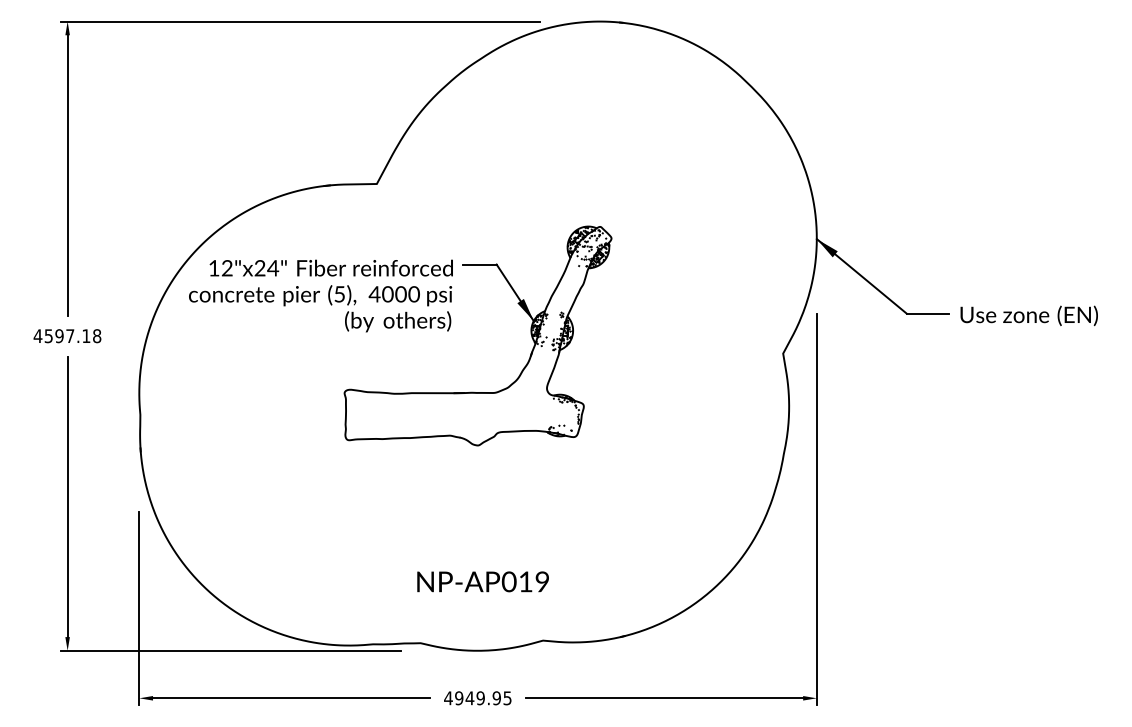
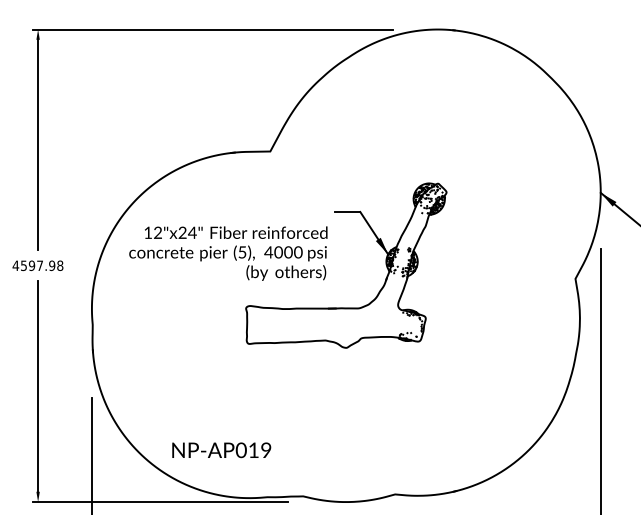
text: (320, 295) -> (228, 253), moved
text: (86, 336) -> (52, 266), 4597.18 -> 4597.98
text: (482, 581) -> (221, 450), moved

